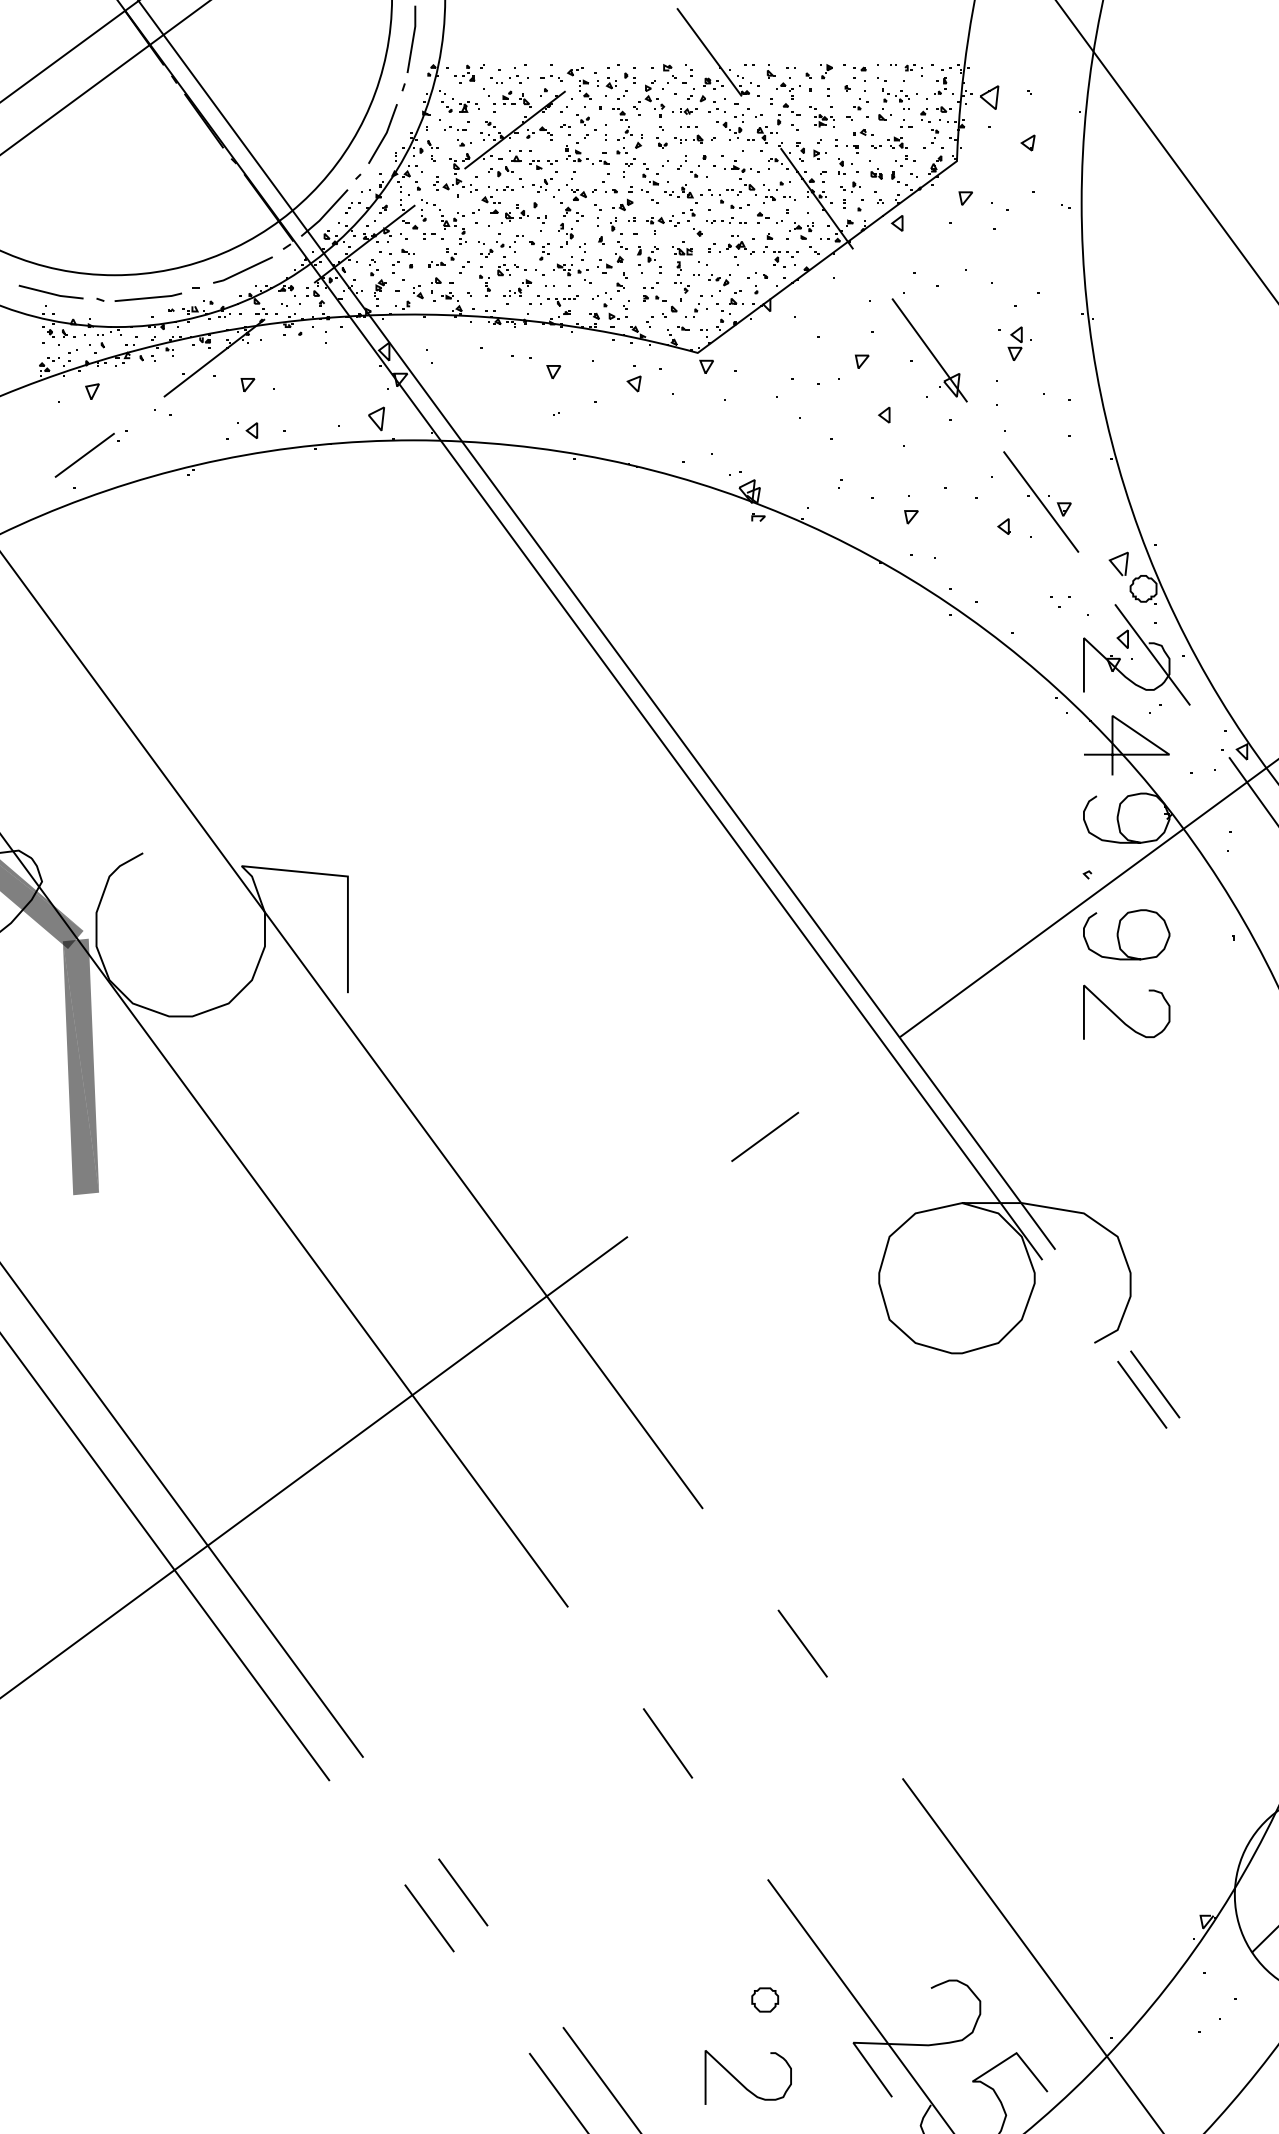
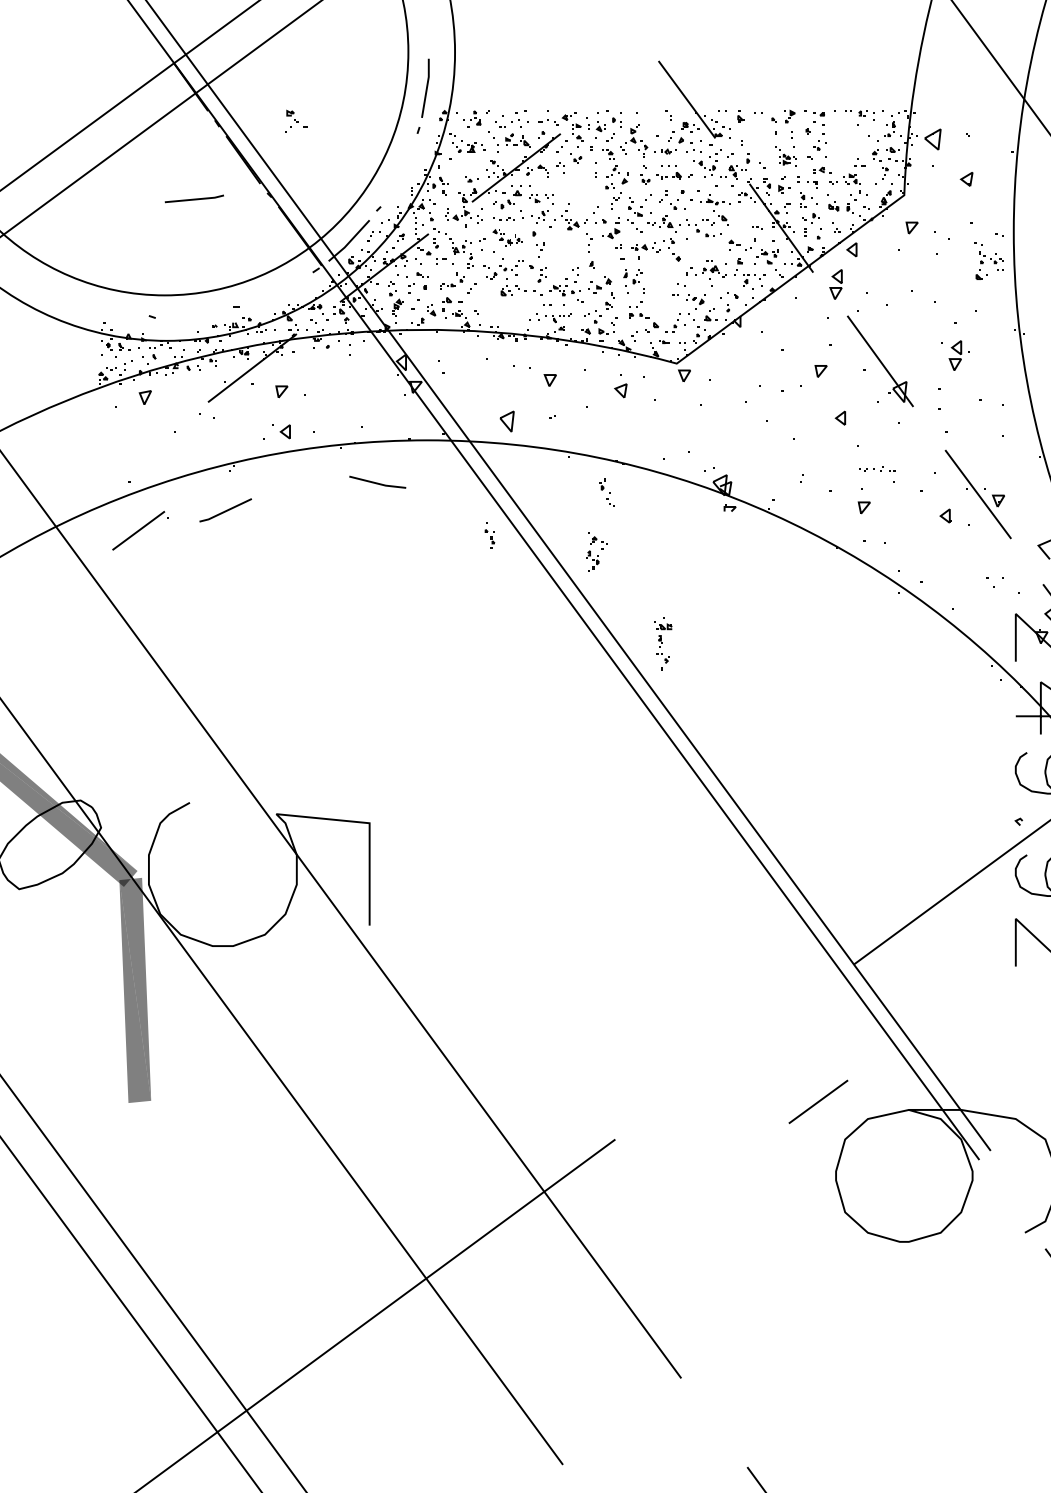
part: (674, 76) -> (296, 120), moved
part: (788, 96) -> (756, 138), removed
part: (893, 98) -> (989, 260), moved
part: (456, 125) -> (464, 163), removed
line: (384, 134) -> (401, 171), removed
part: (585, 138) -> (578, 175), removed
part: (776, 192) -> (745, 222), removed
part: (504, 209) -> (507, 237), size x0.7
part: (726, 220) -> (877, 468), moved
part: (570, 224) -> (596, 551), moved
part: (618, 233) -> (607, 492), moved
part: (878, 262) -> (835, 284), added
line: (243, 269) -> (226, 509), moved
part: (682, 271) -> (663, 644), moved
part: (484, 281) -> (489, 535), moved
part: (517, 291) -> (518, 309), removed
line: (50, 292) -> (377, 482), moved
line: (147, 297) -> (193, 199), moved
part: (376, 418) -> (507, 421), moved
part: (86, 455) -> (140, 530), moved
line: (764, 1136) -> (817, 1101), moved

